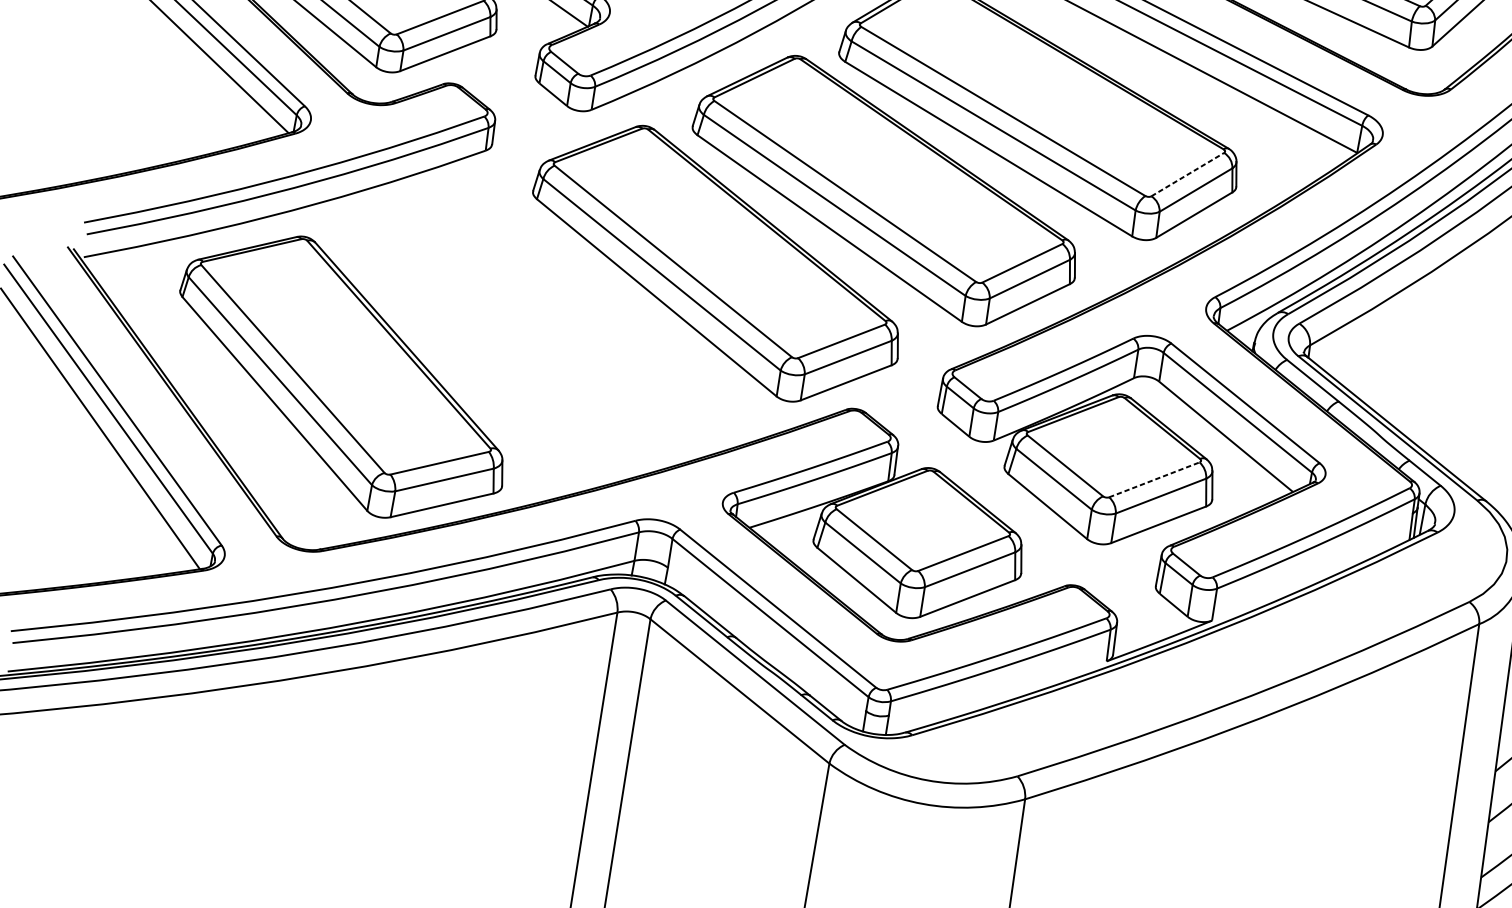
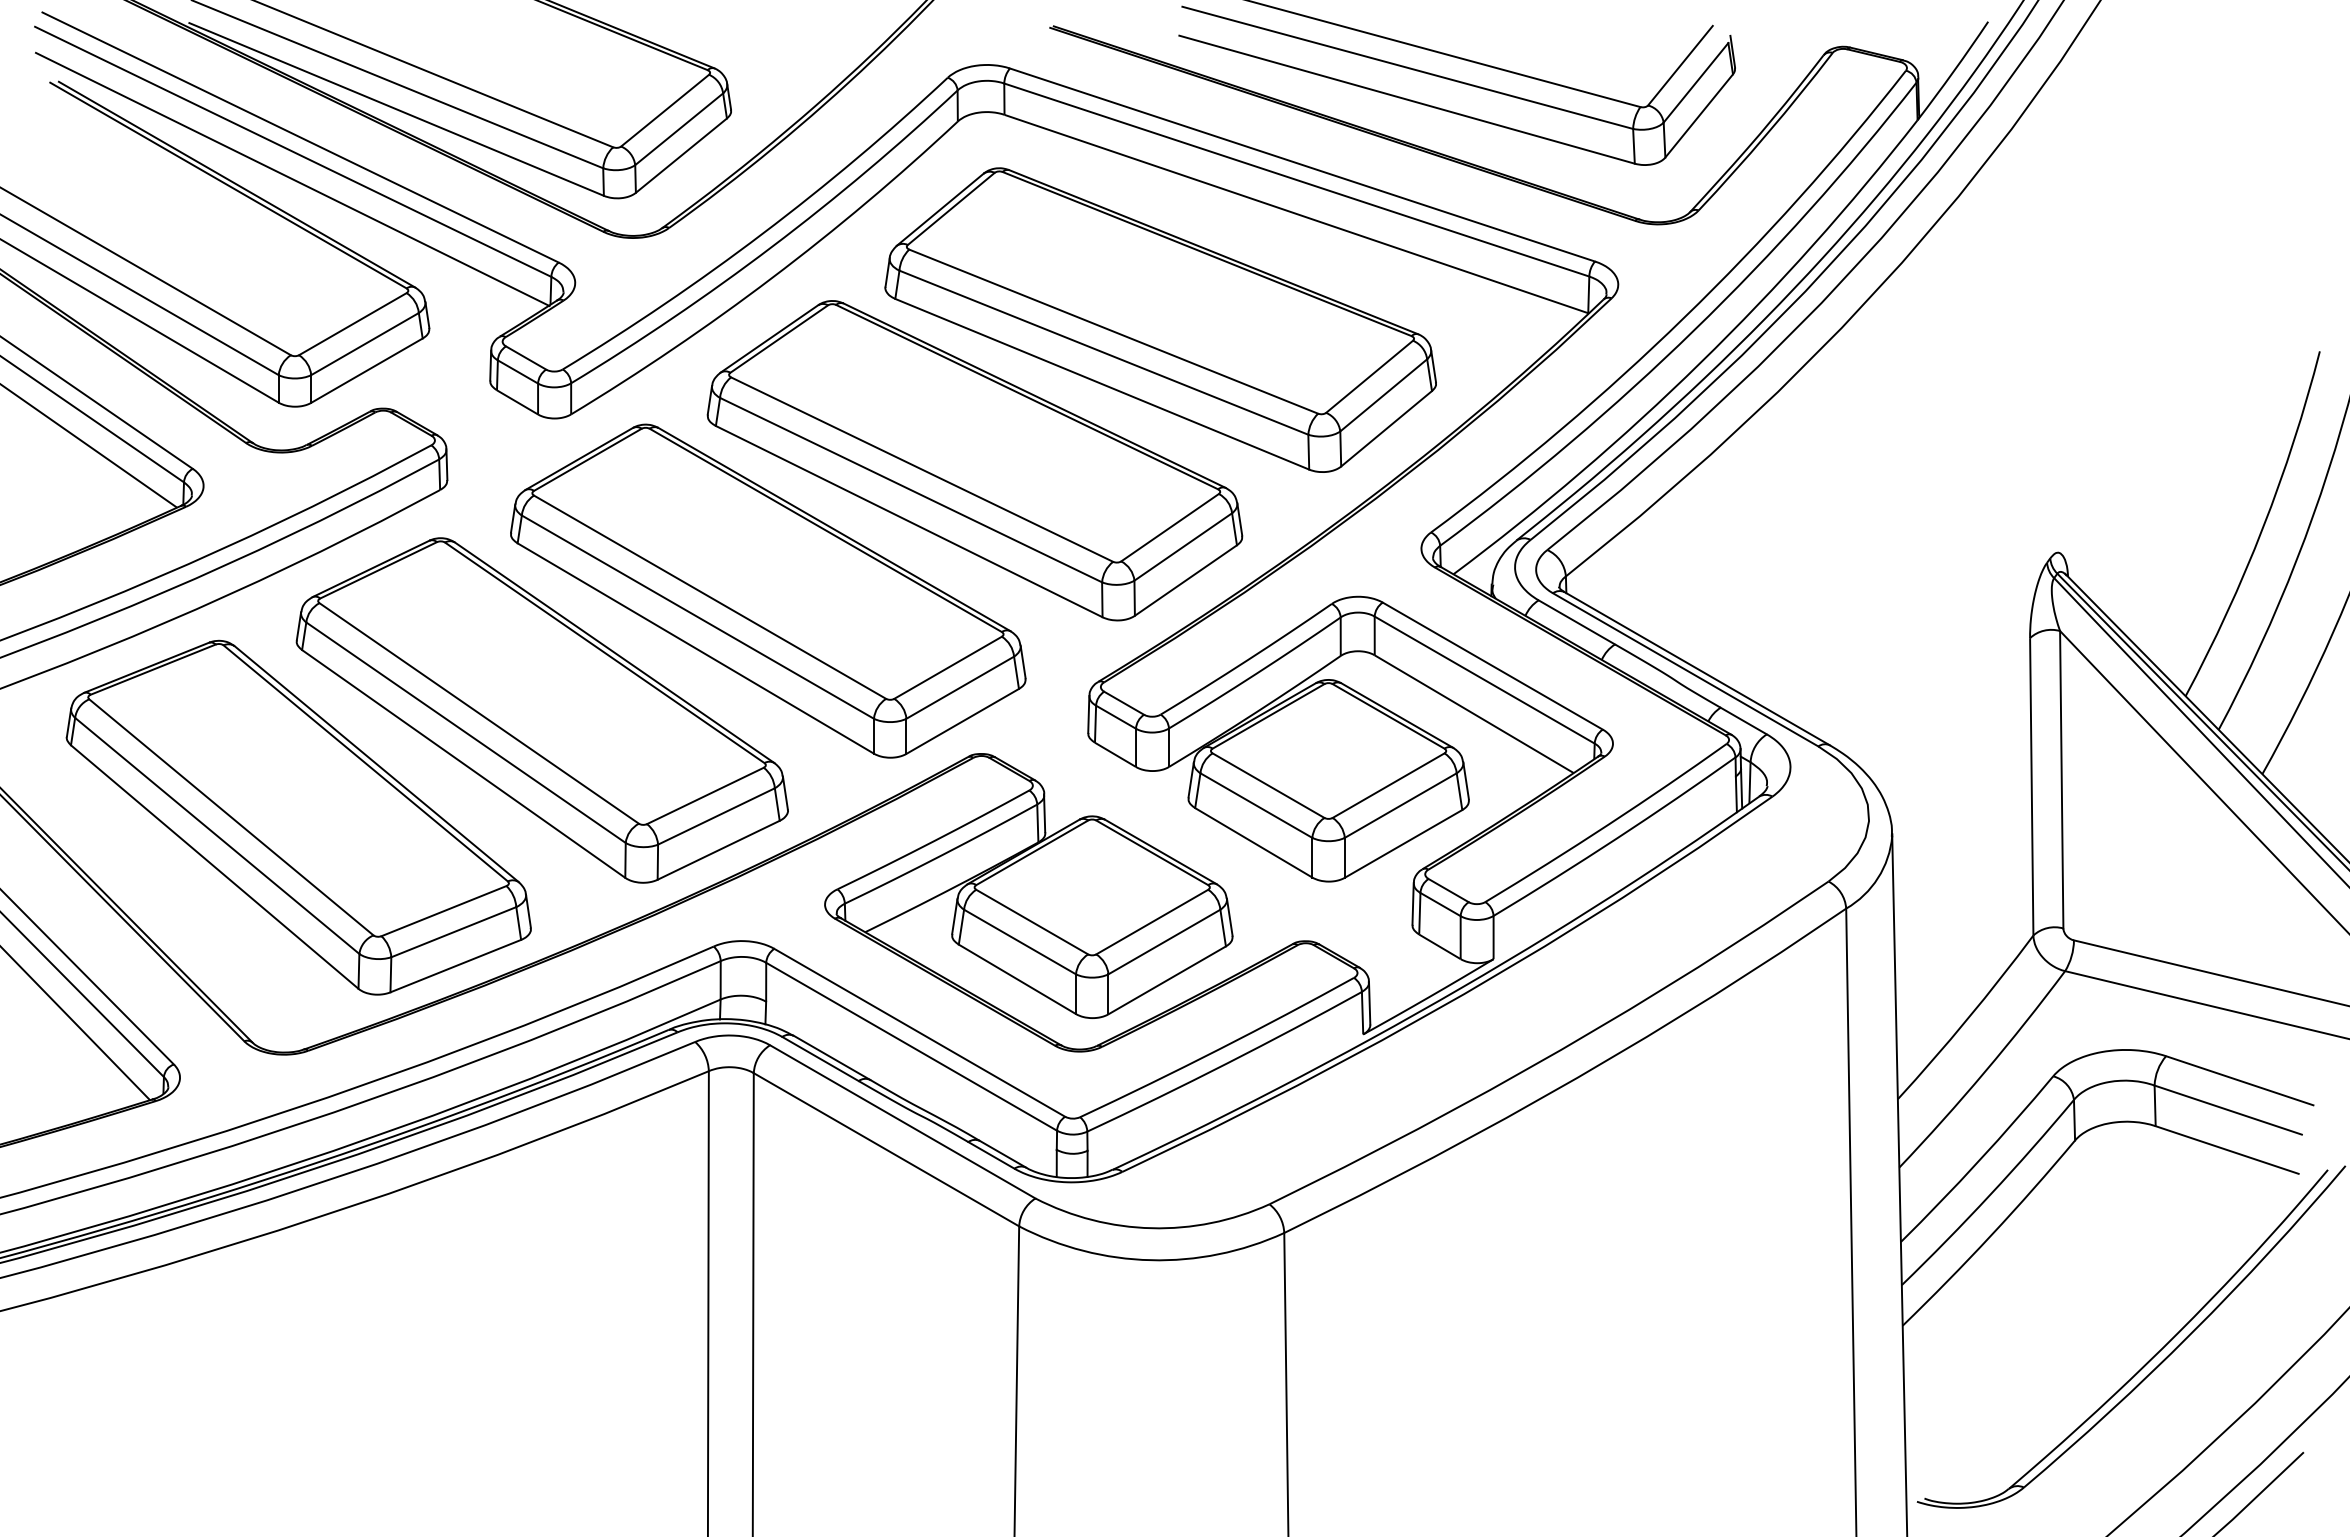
line: (1187, 174) -> (1369, 376), dashed -> solid
part: (535, 325) -> (541, 710), added
line: (1154, 479) -> (1388, 785), dashed -> solid

